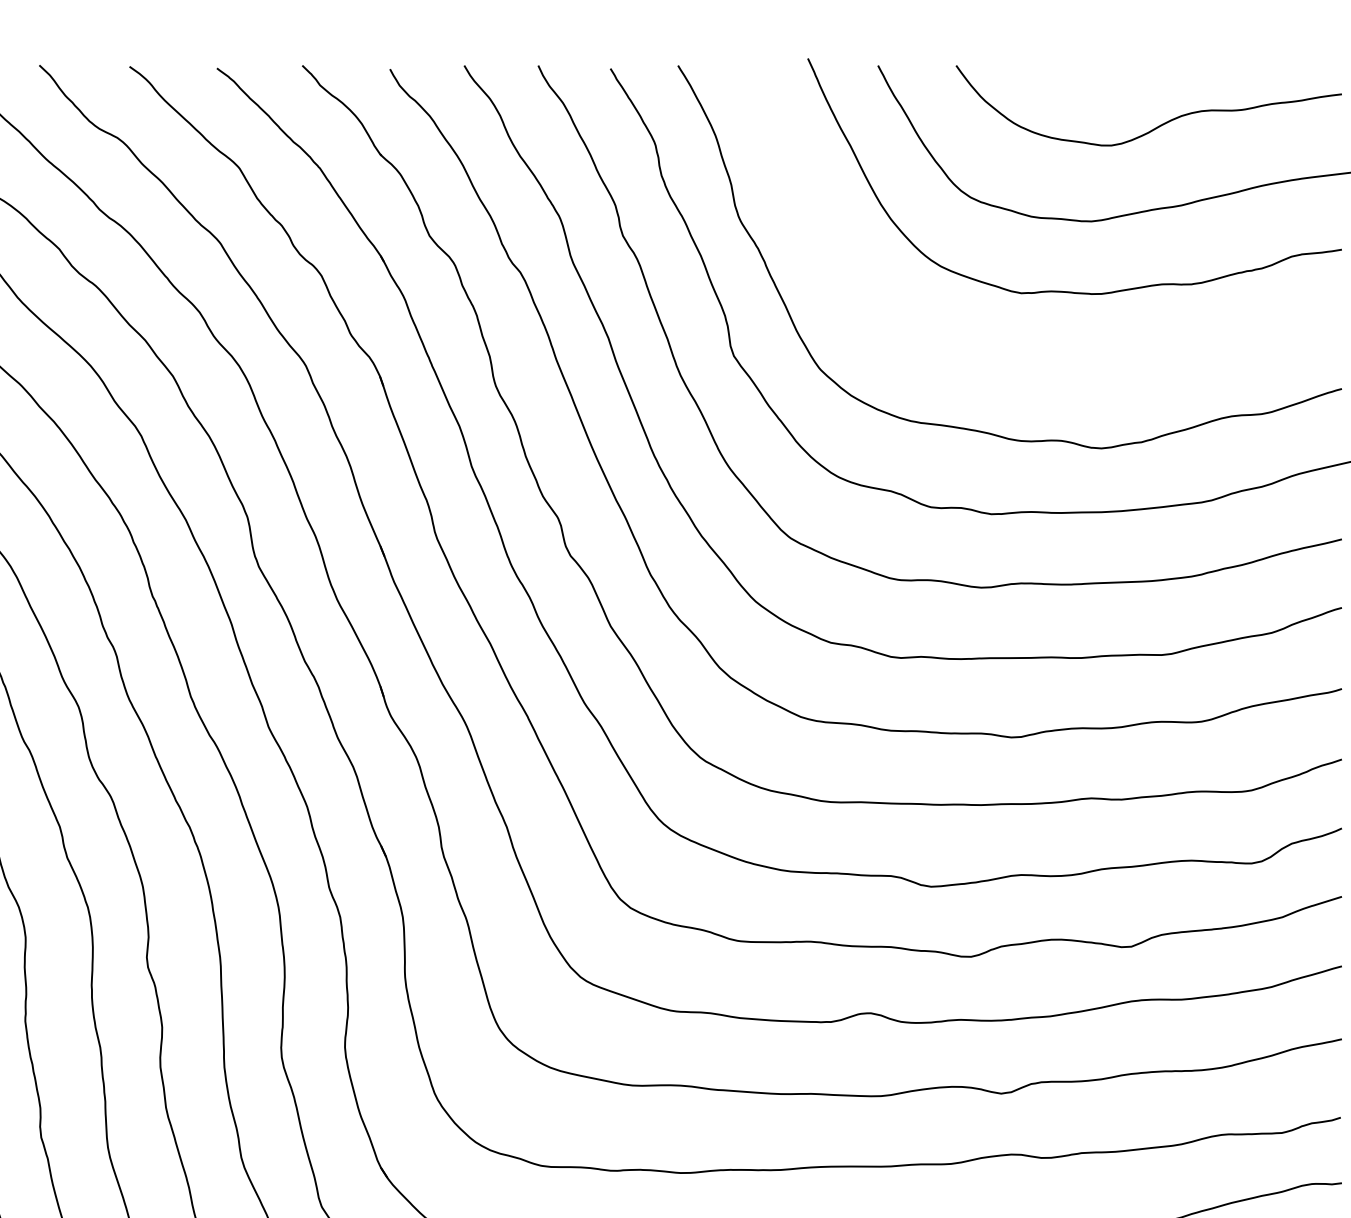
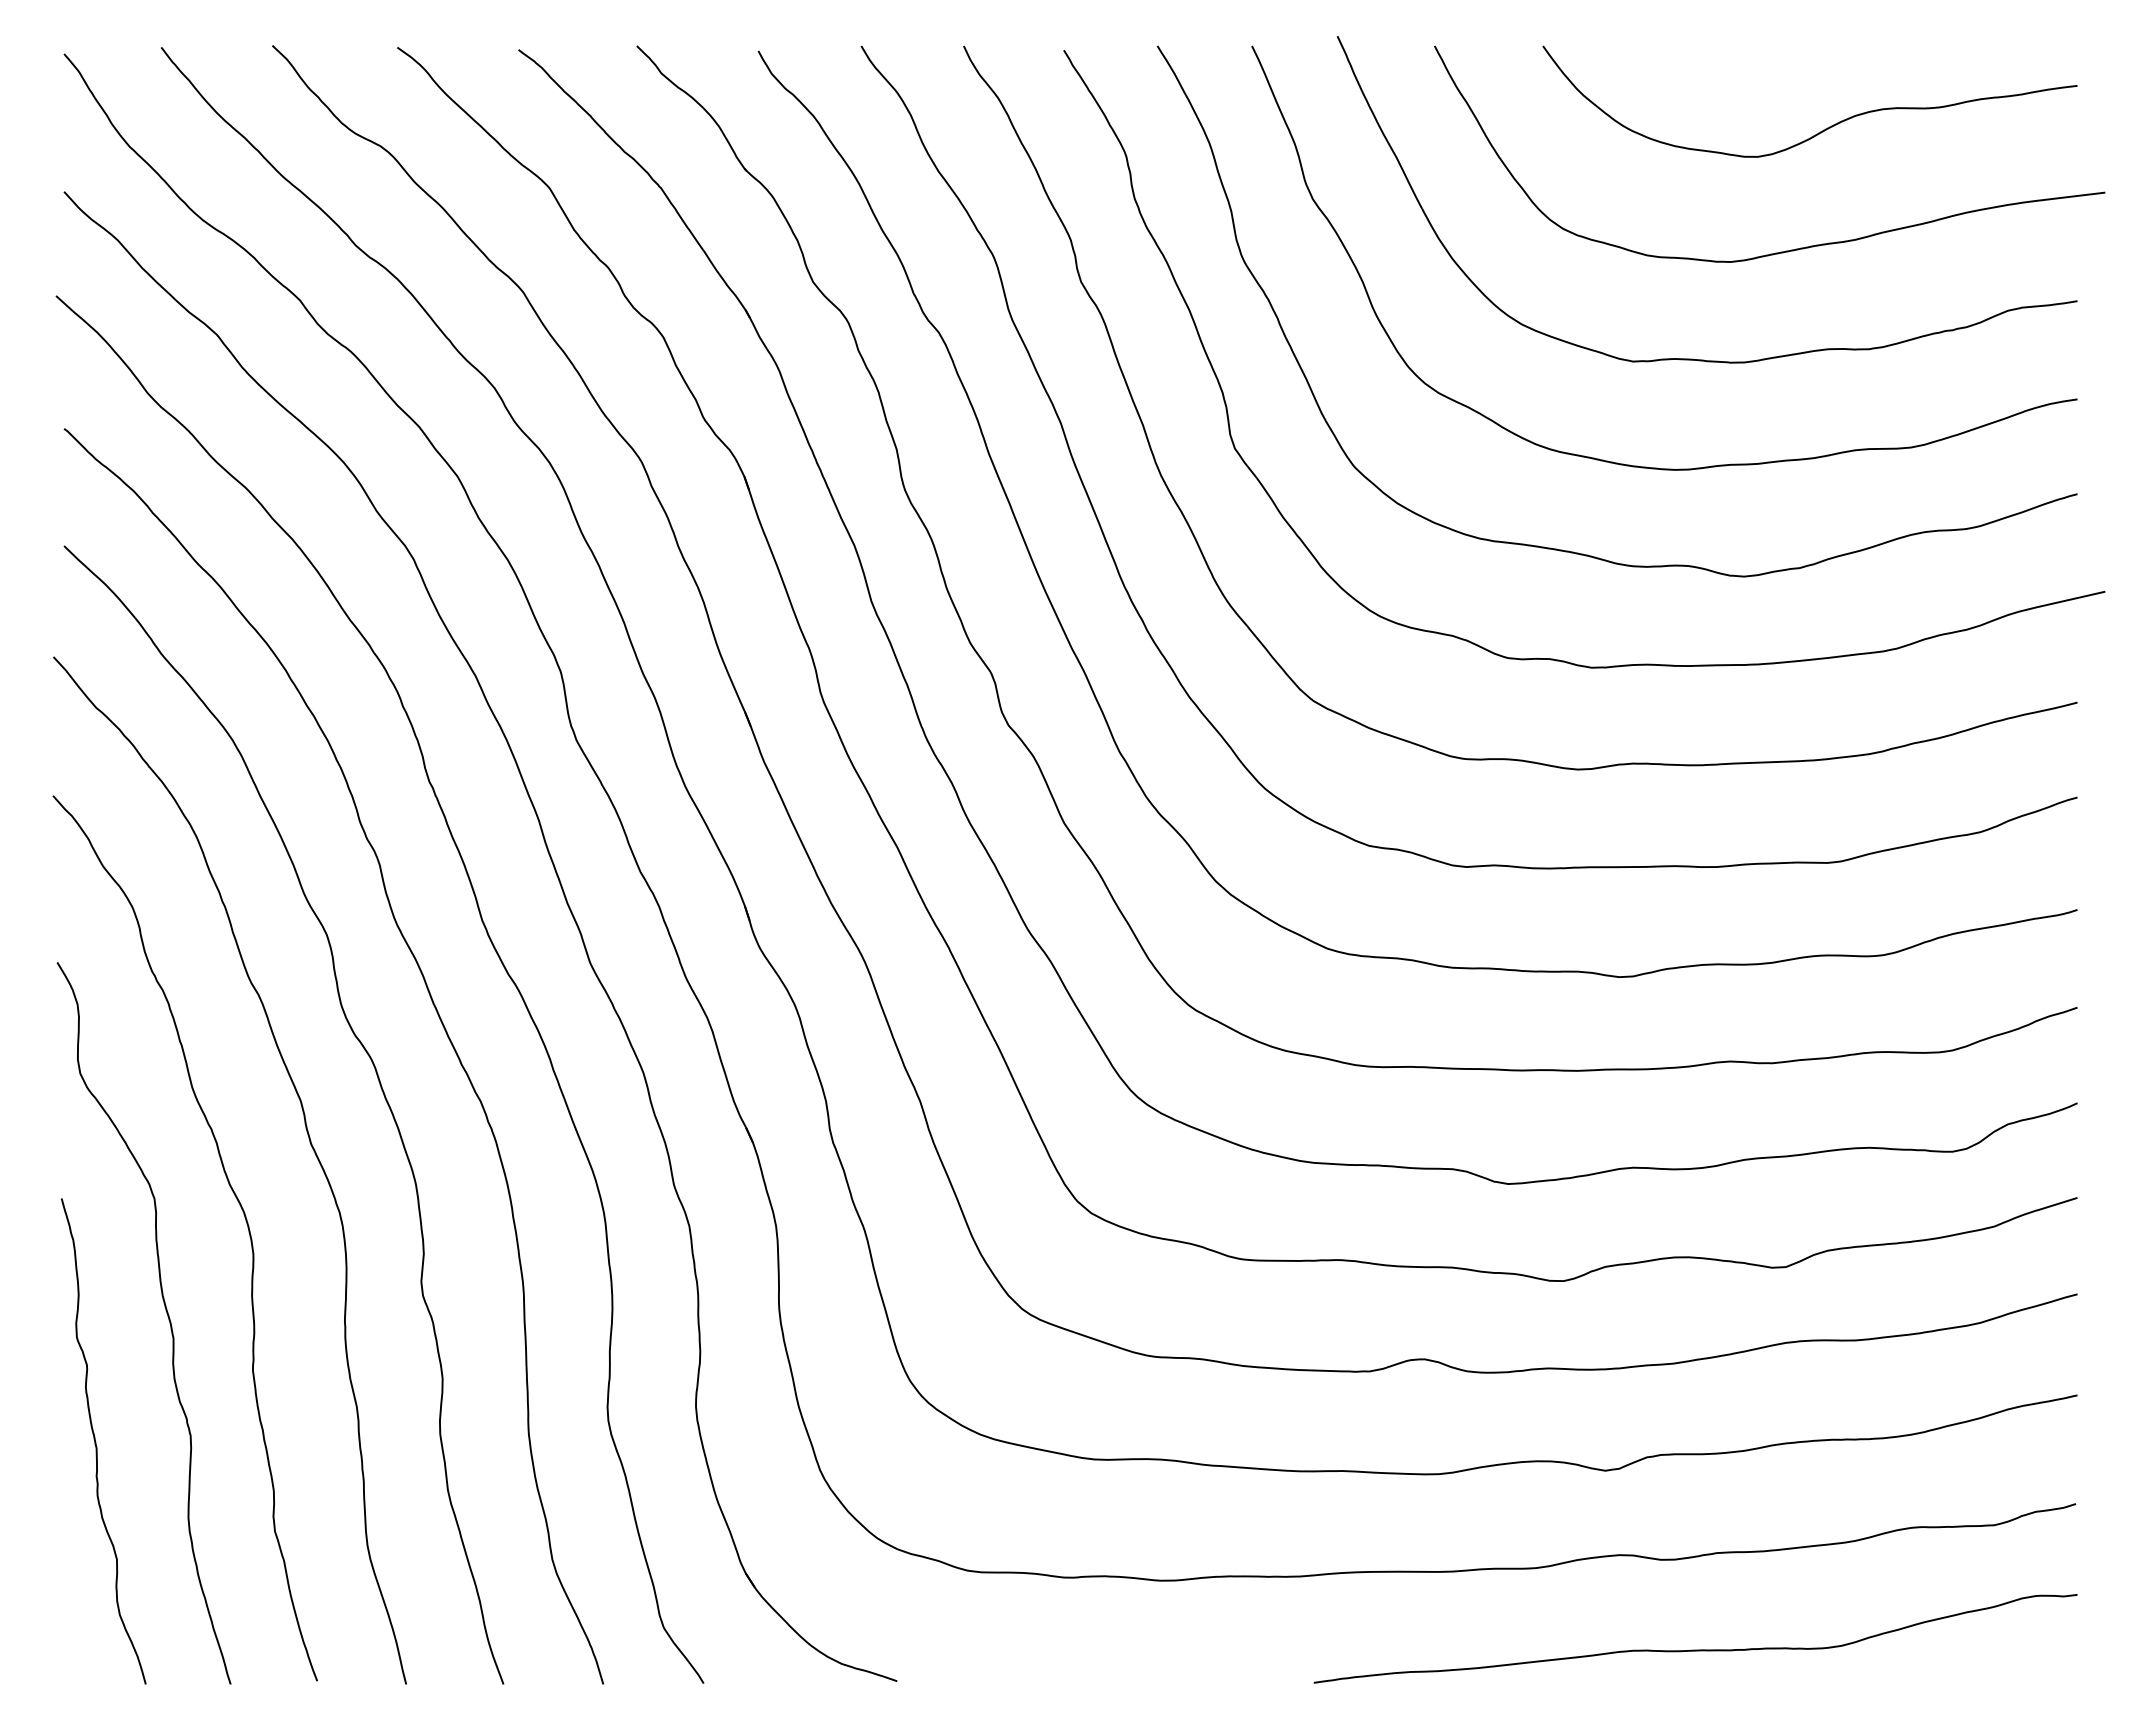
curve: (1024, 368) -> (1637, 465), added

